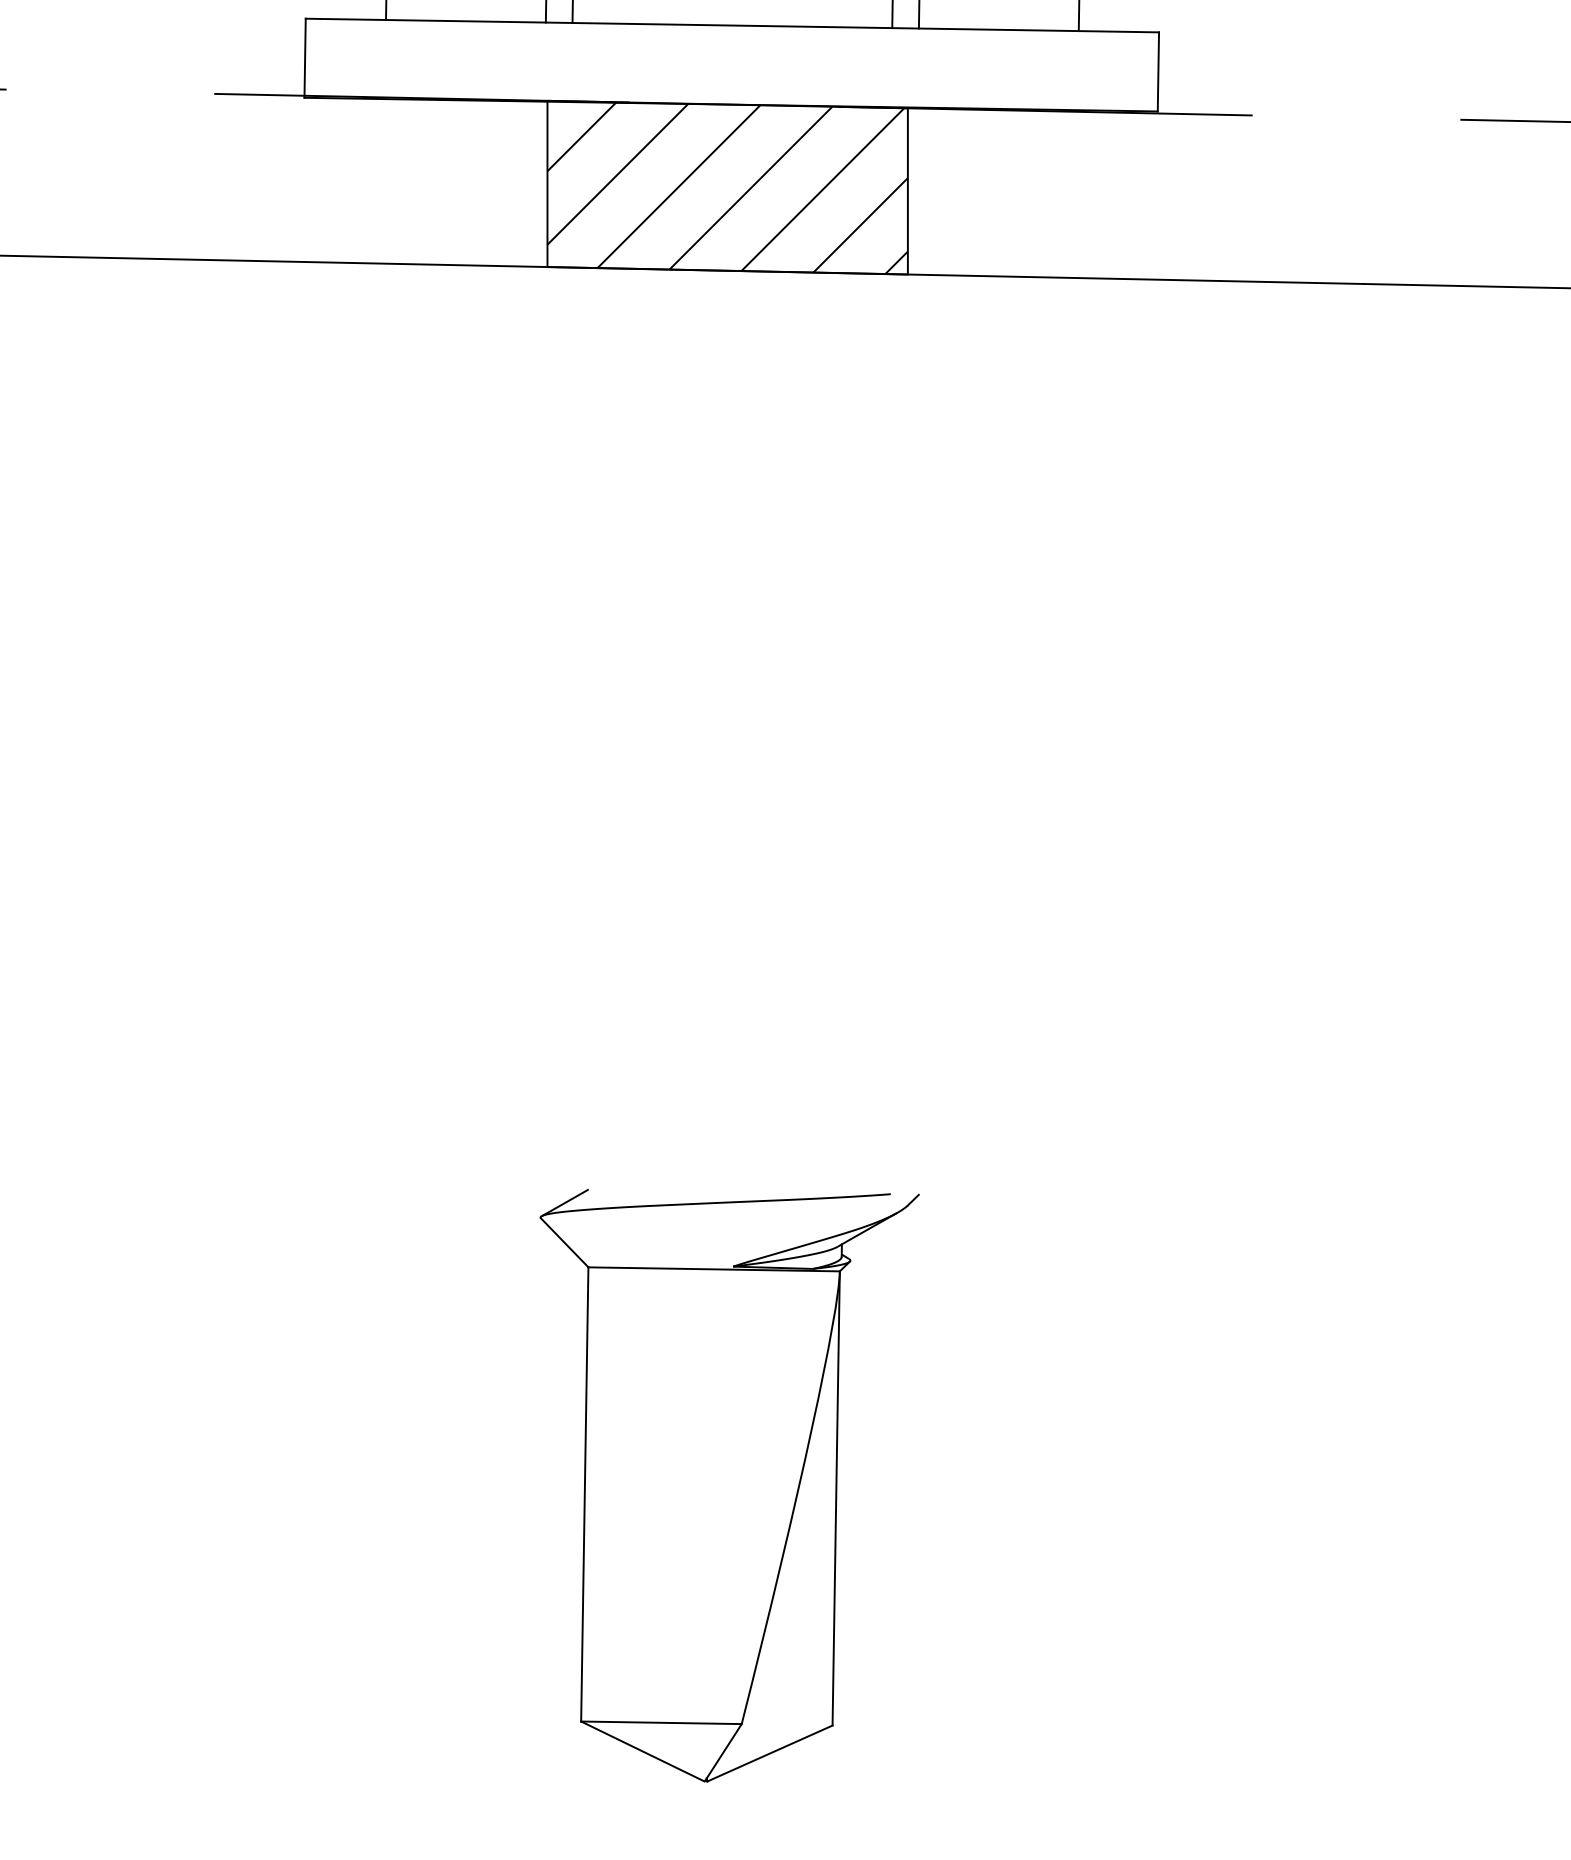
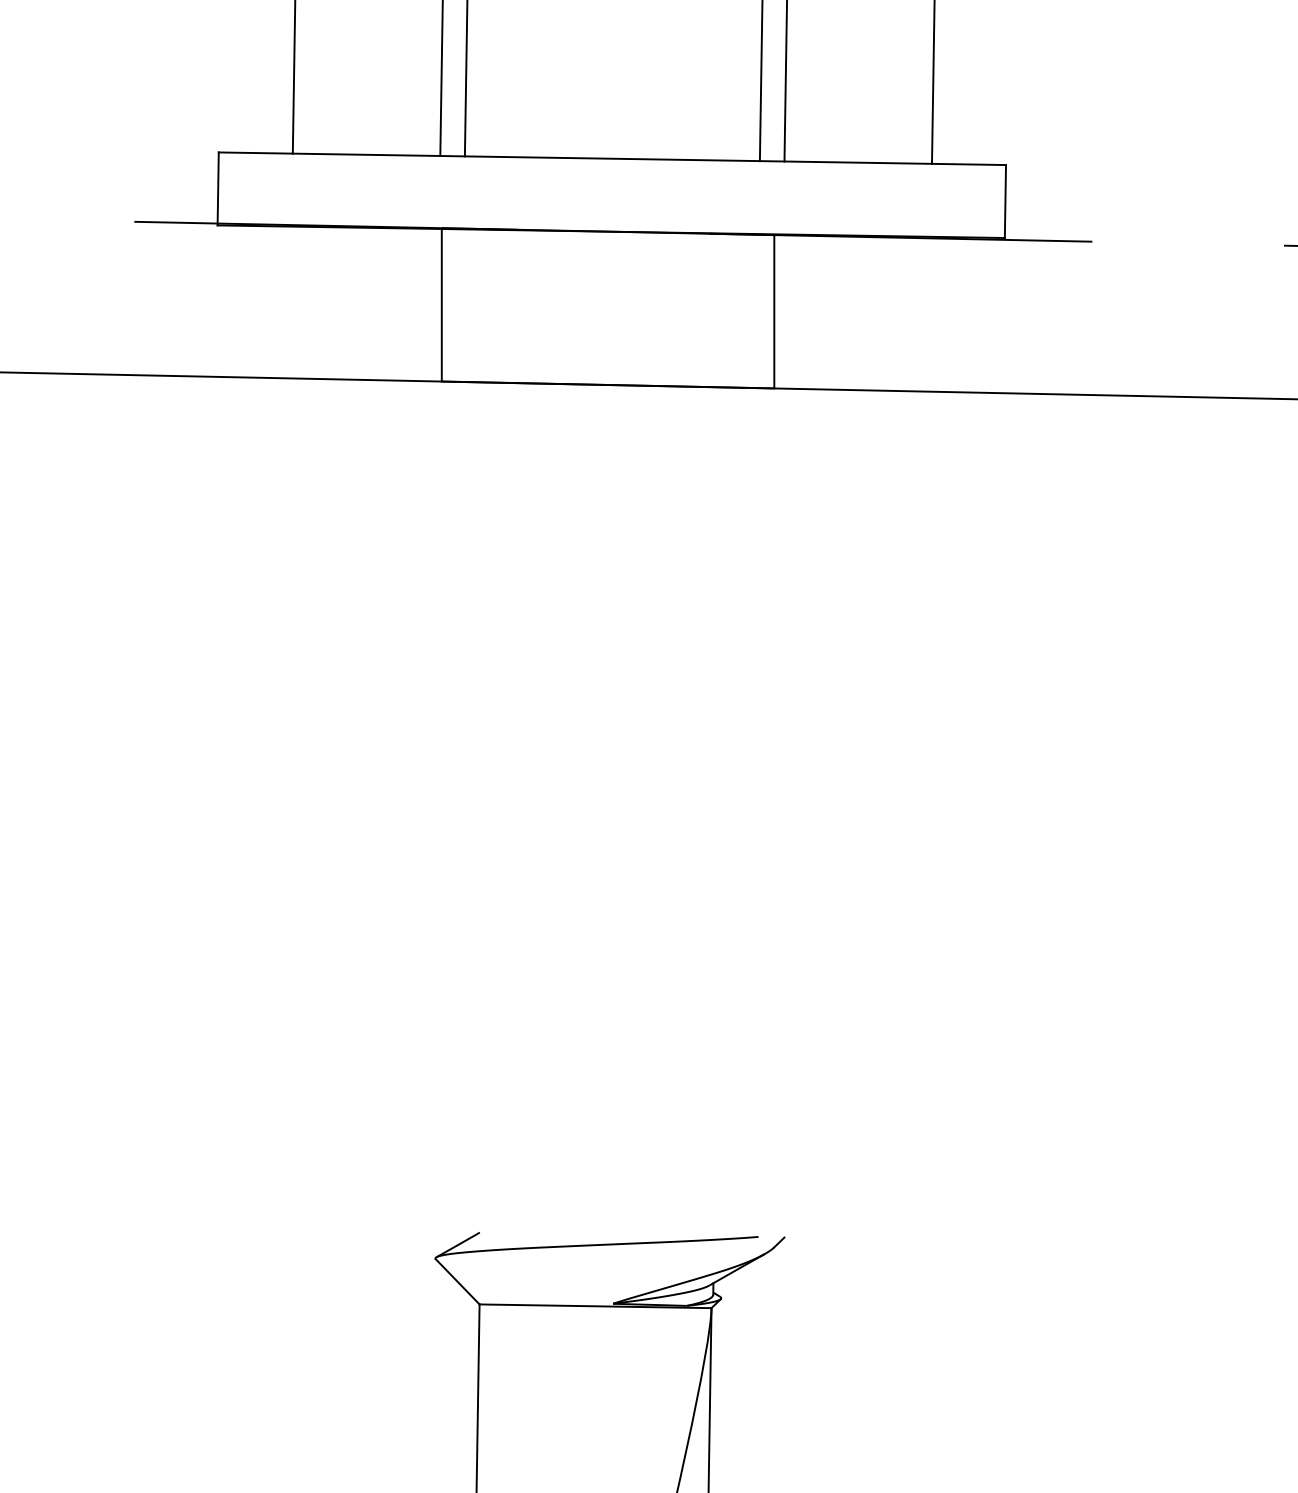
hatch: (727, 188) -> (607, 309), removed

